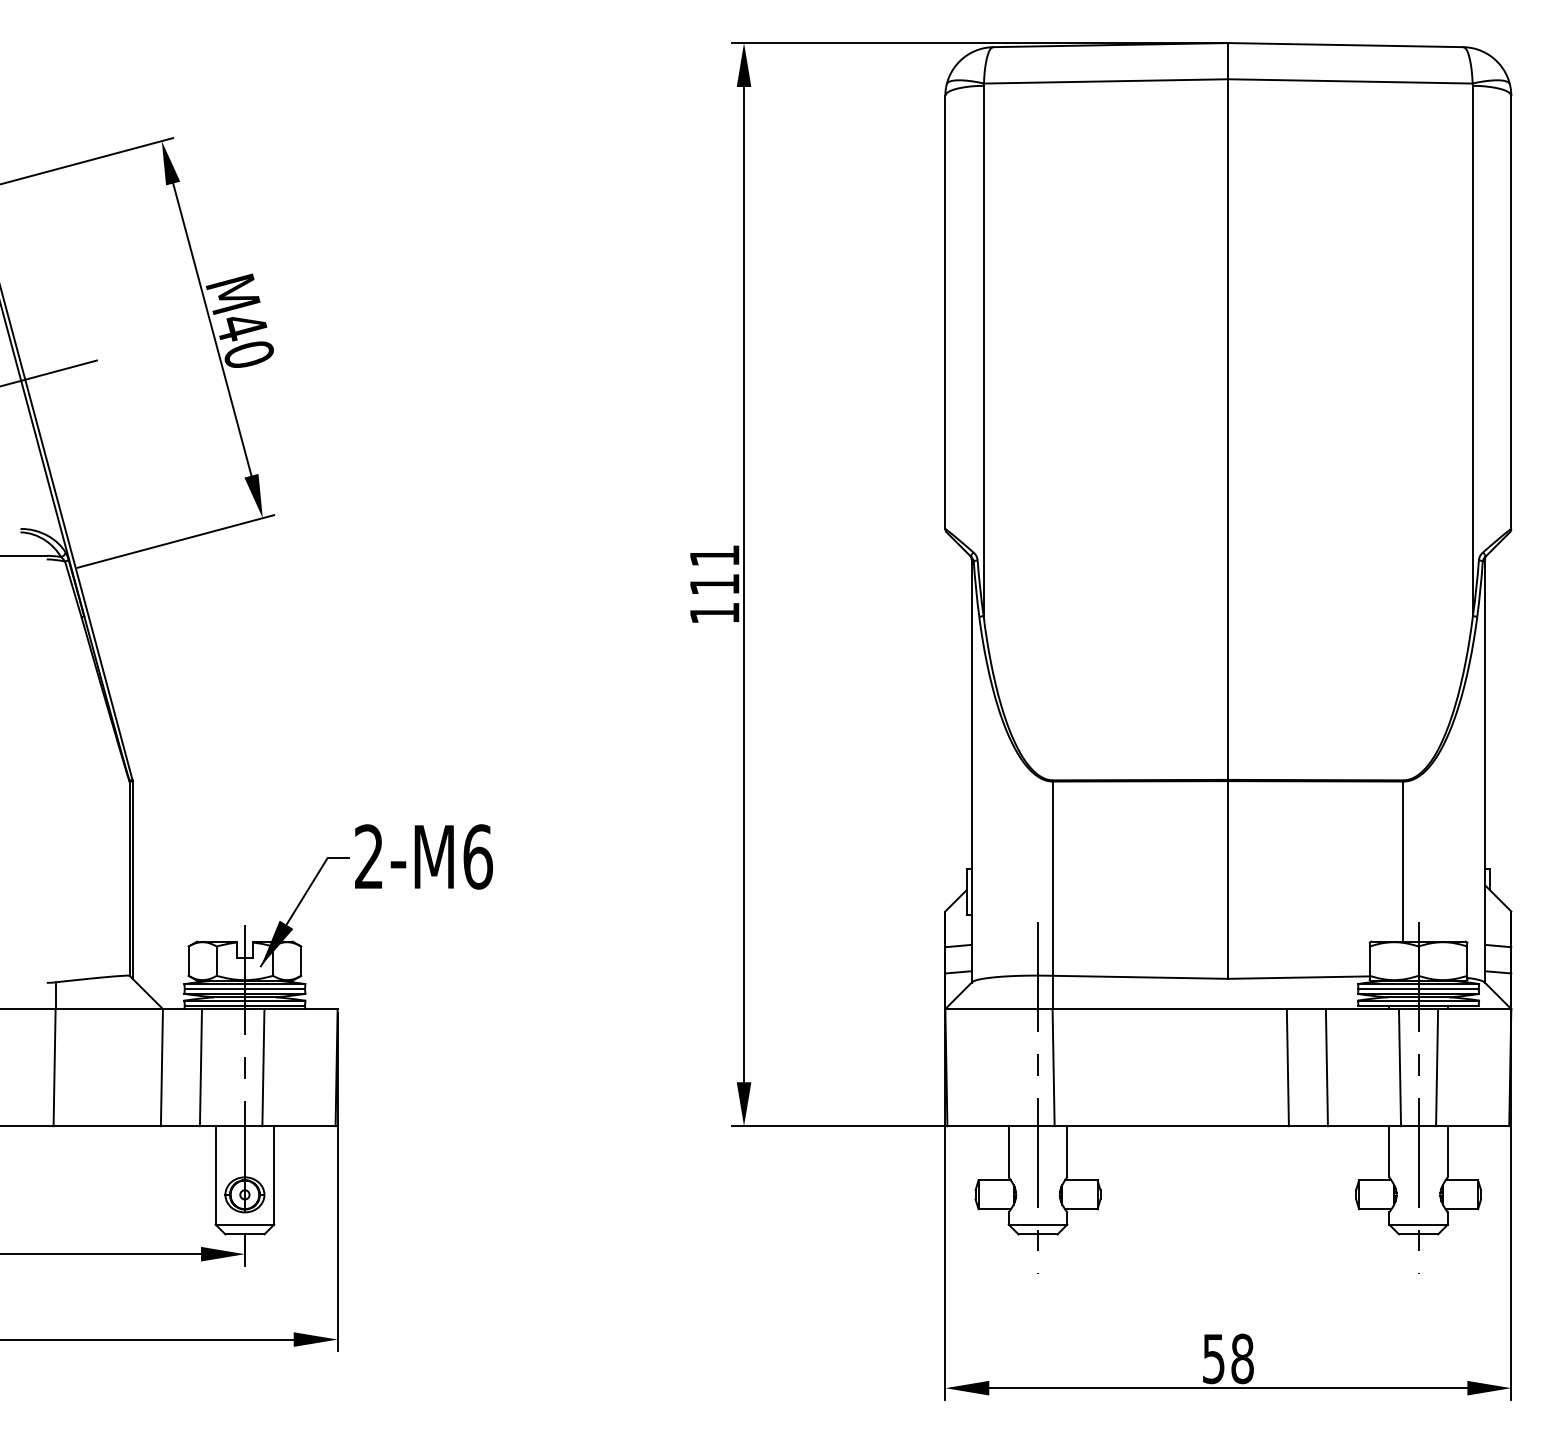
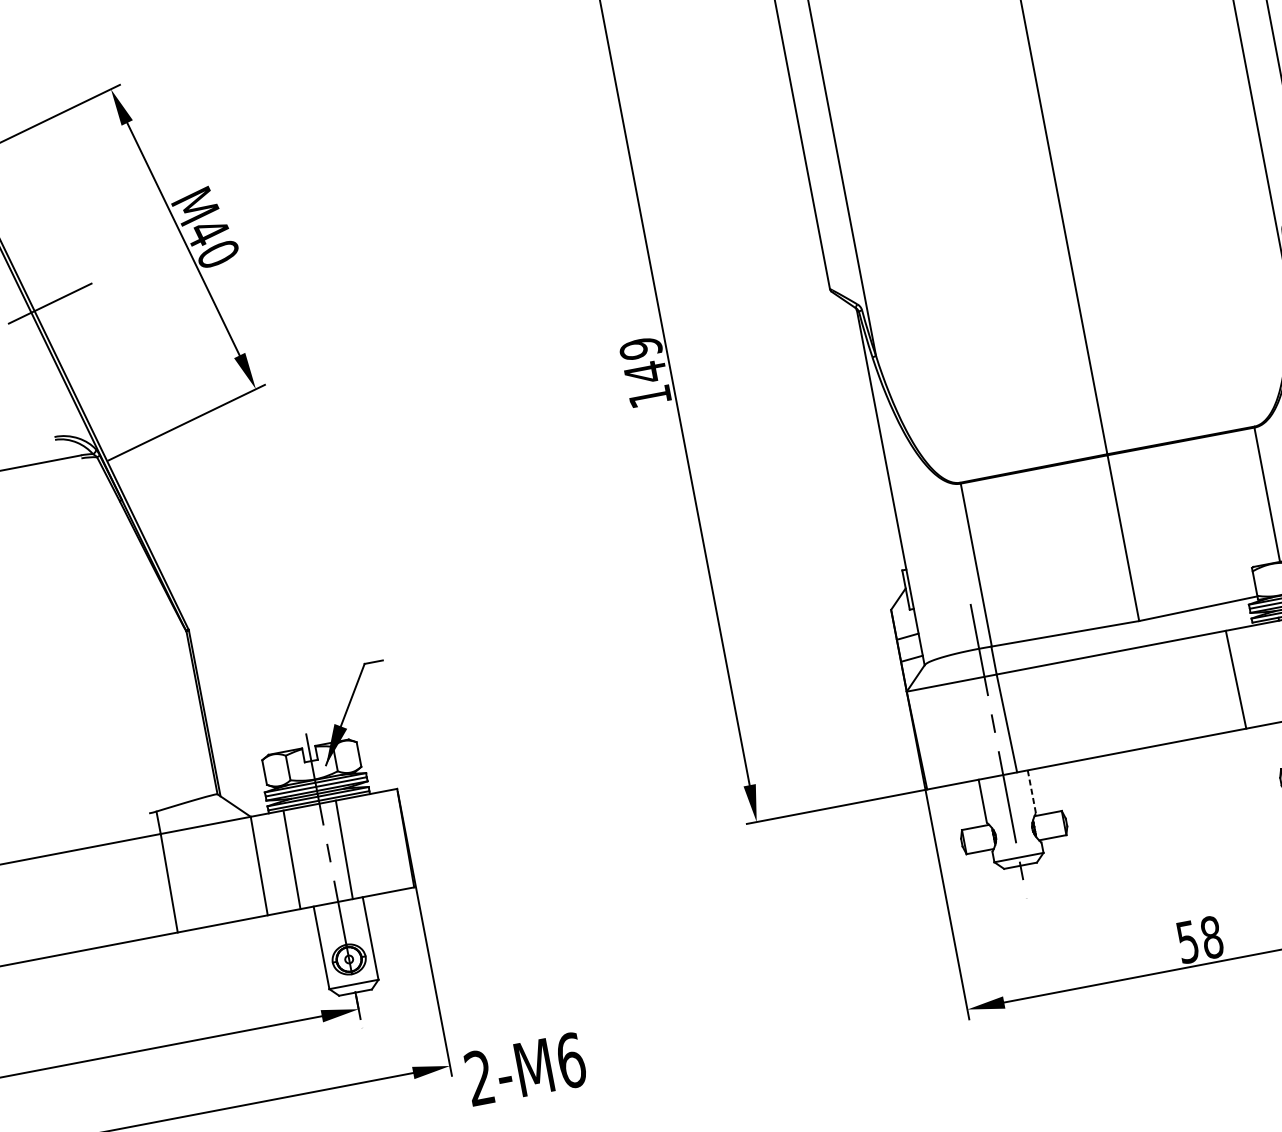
text: (714, 570) -> (643, 360), 111 -> 149
text: (424, 856) -> (526, 1068), moved
line: (1287, 1067) -> (1203, 685), removed
line: (1067, 1151) -> (1031, 791), solid -> dashed

